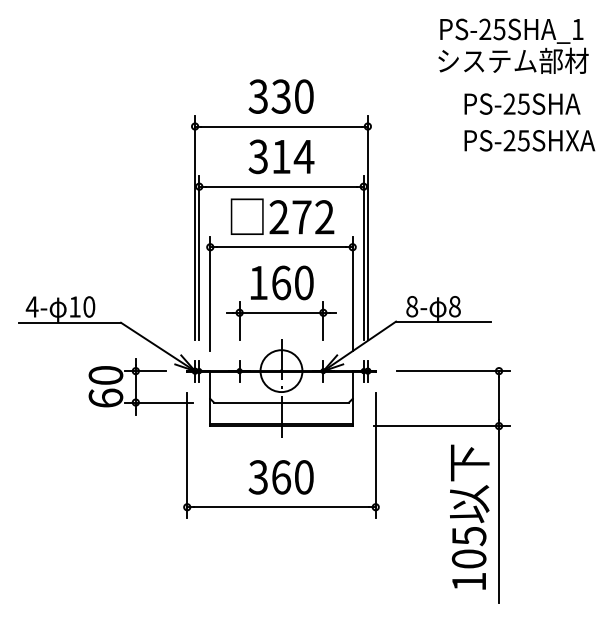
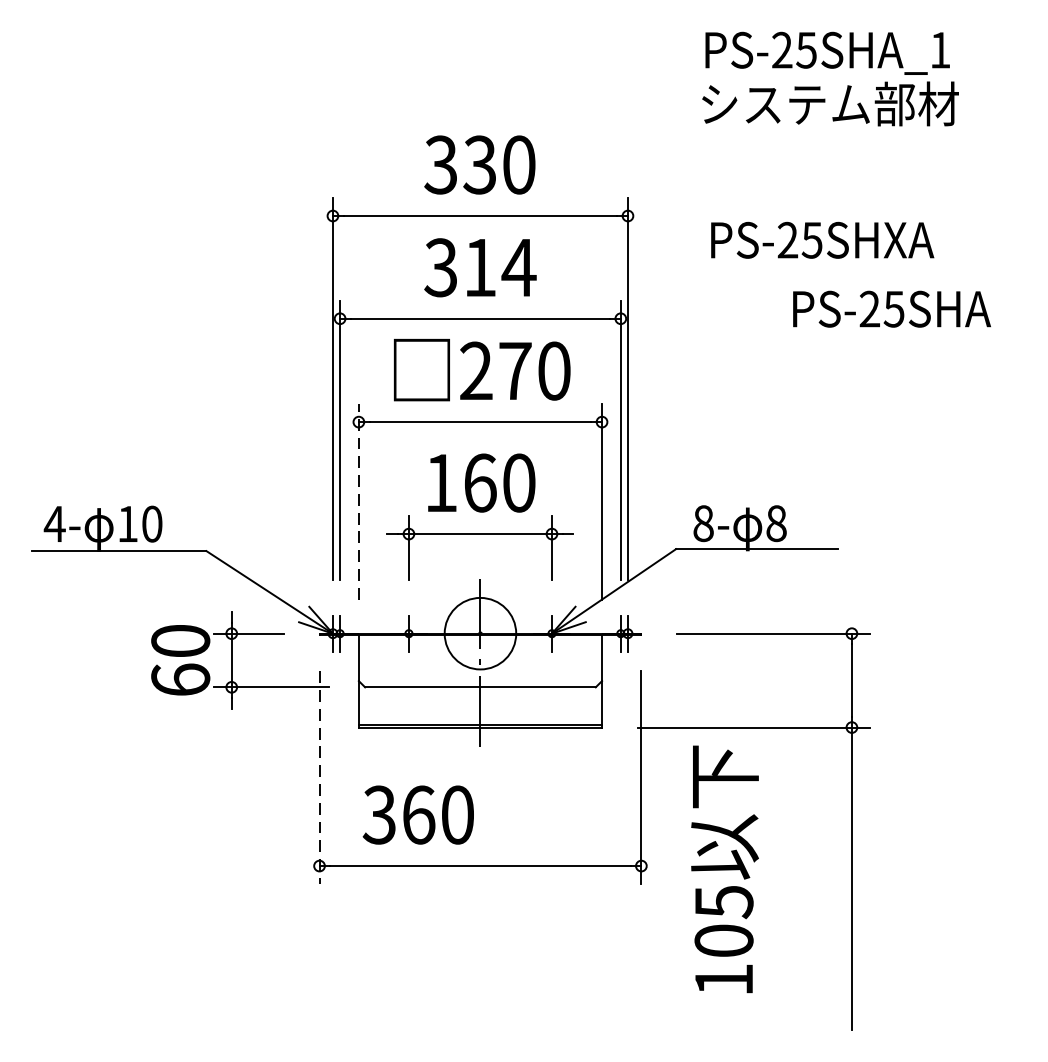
text: (513, 45) -> (830, 77), moved
text: (522, 103) -> (891, 308), moved
text: (529, 140) -> (821, 239), moved
text: (324, 217) -> (553, 371), 272 -> 270
line: (210, 293) -> (359, 501), solid -> dashed
line: (187, 455) -> (319, 777), solid -> dashed
text: (280, 477) -> (417, 815), moved
text: (469, 516) -> (724, 868), moved

